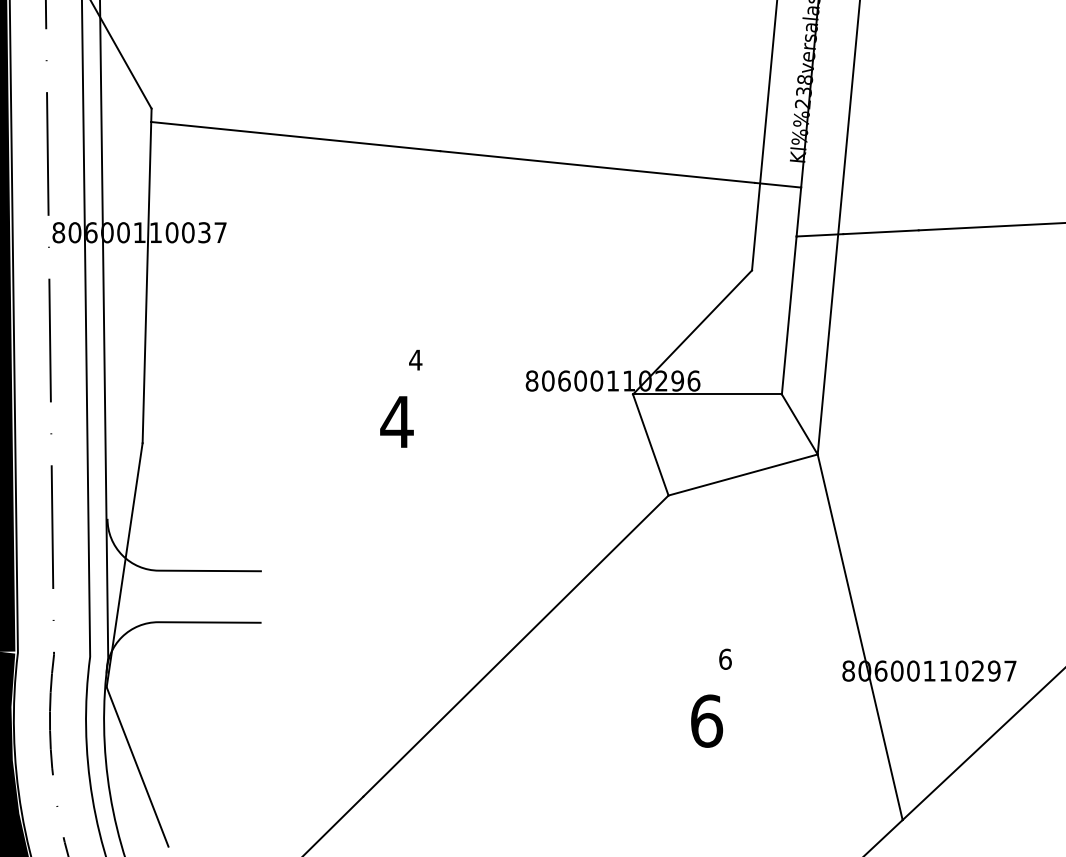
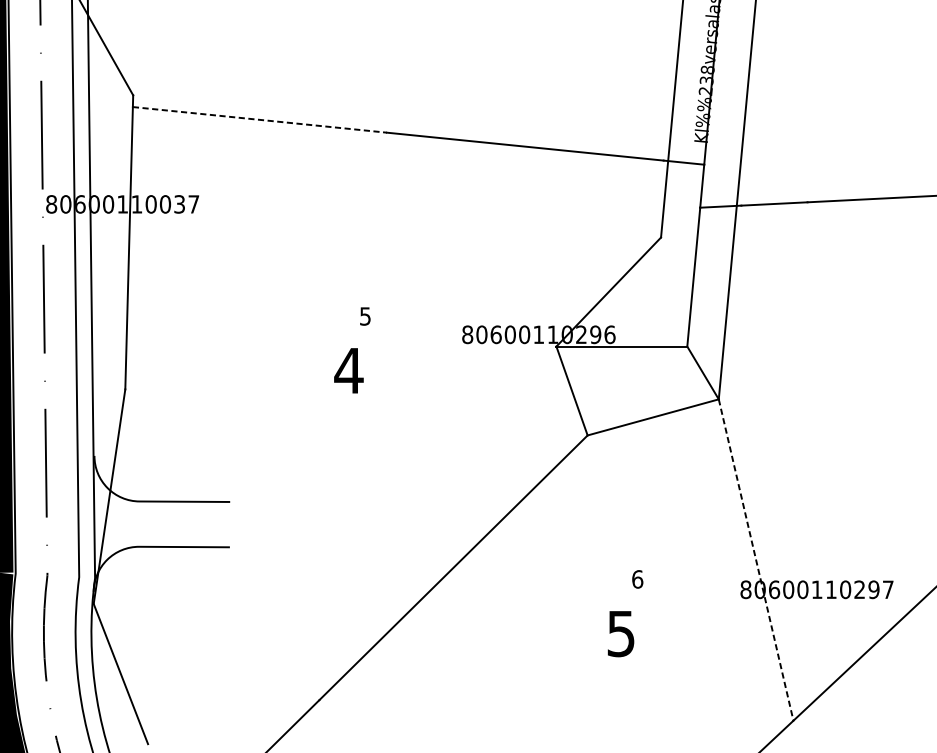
line: (296, 136) -> (260, 119), solid -> dashed
text: (415, 359) -> (365, 315), 4 -> 5
line: (860, 637) -> (756, 560), solid -> dashed
text: (707, 720) -> (621, 633), 6 -> 5

